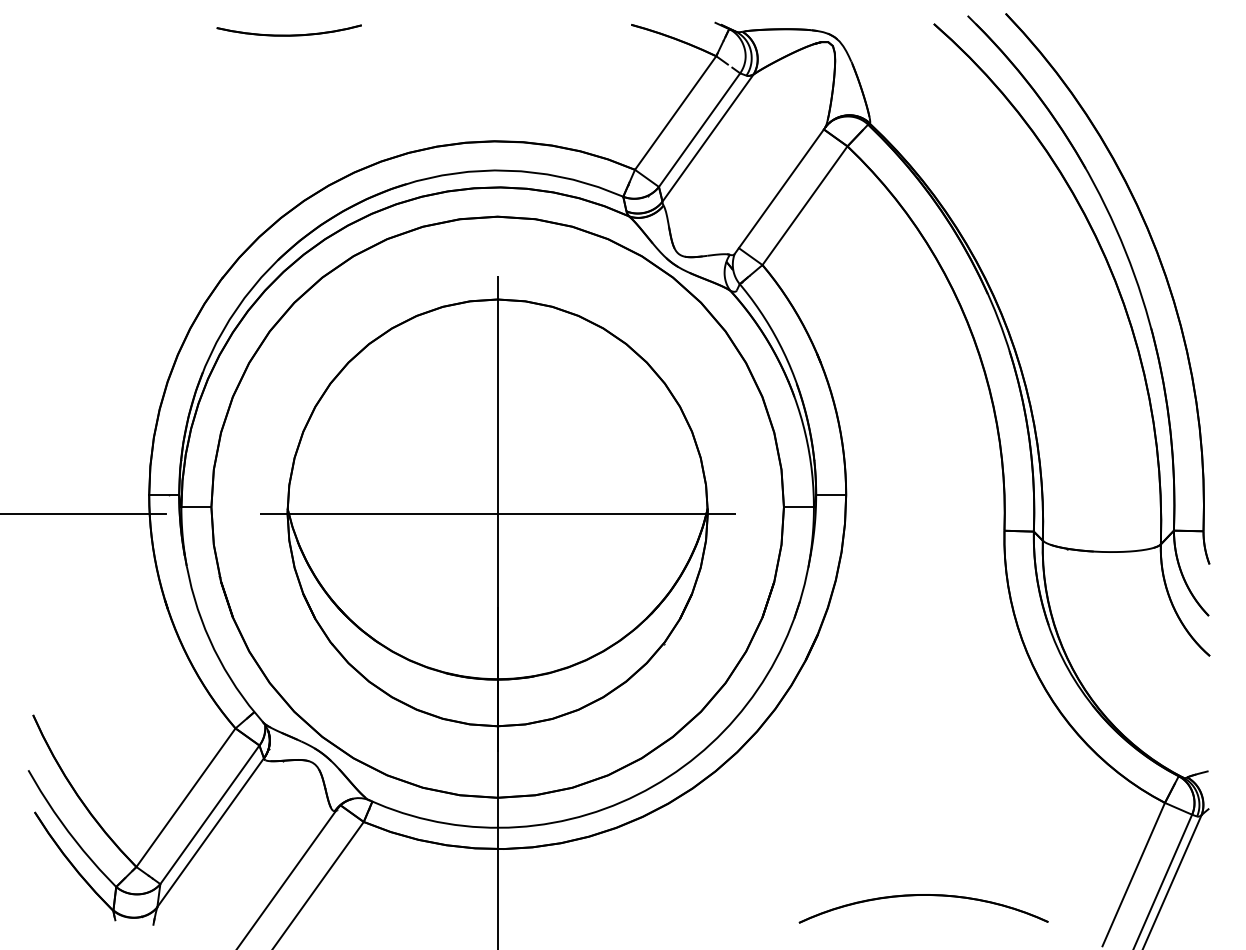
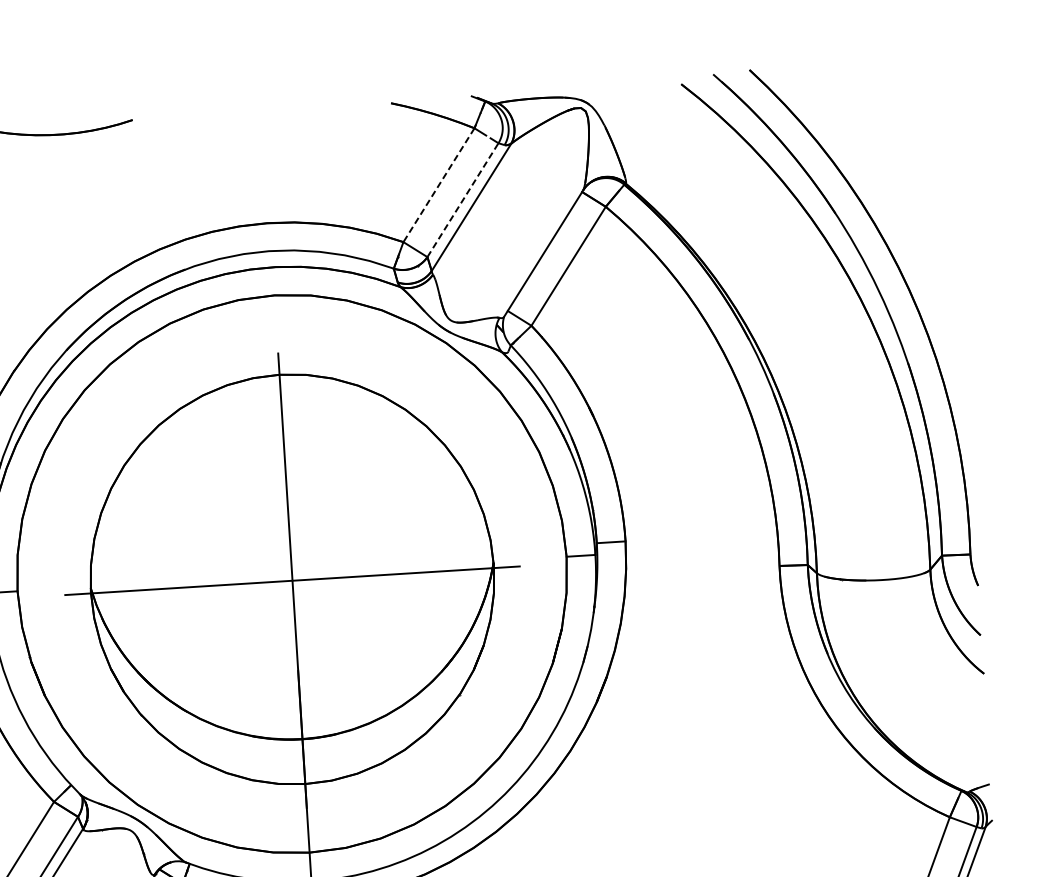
line: (675, 113) -> (438, 185), solid -> dashed
line: (699, 130) -> (462, 200), solid -> dashed

